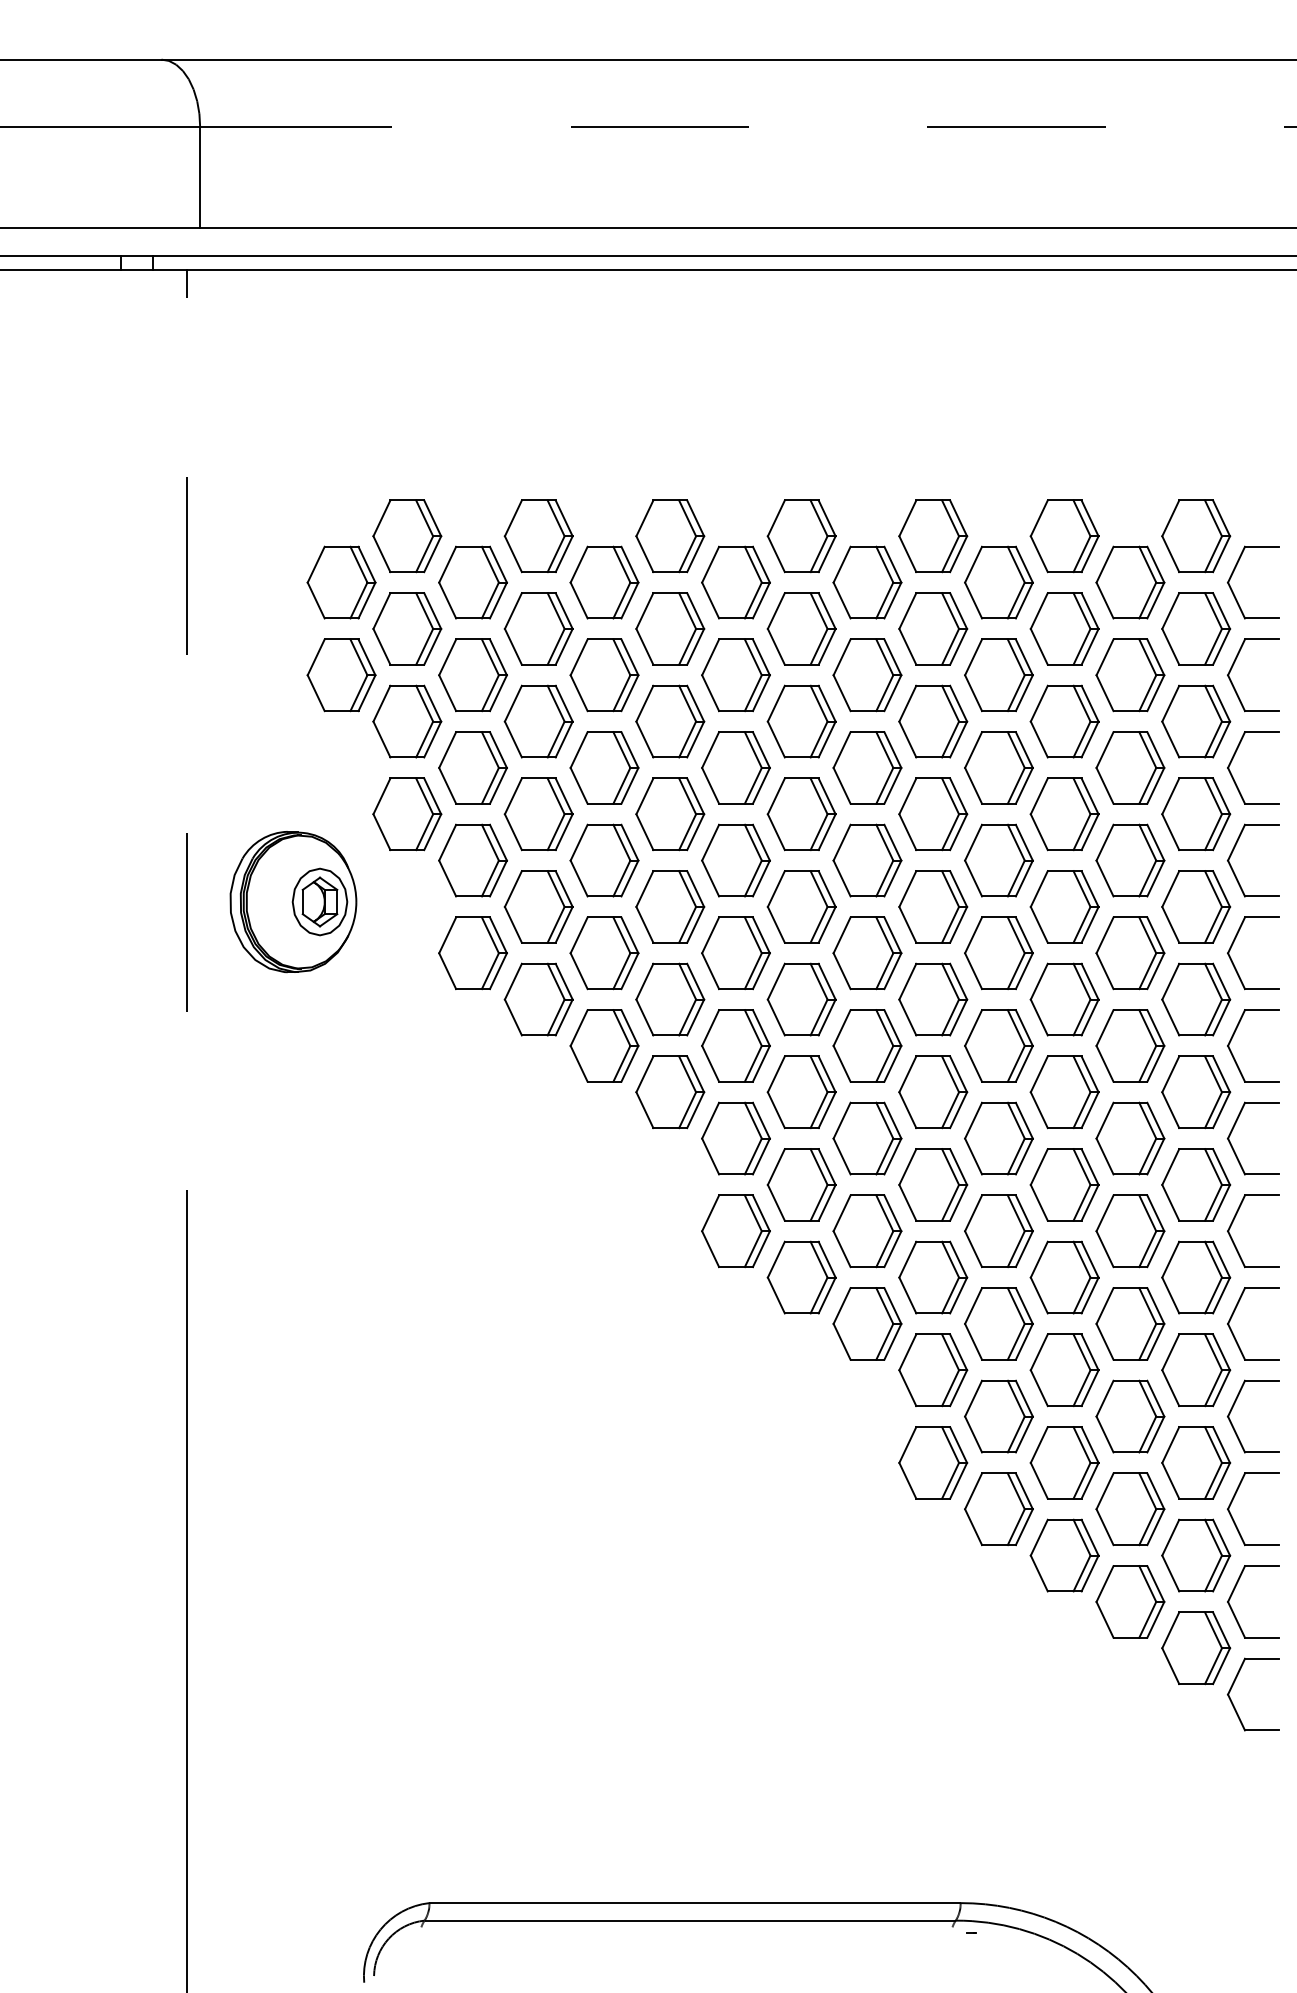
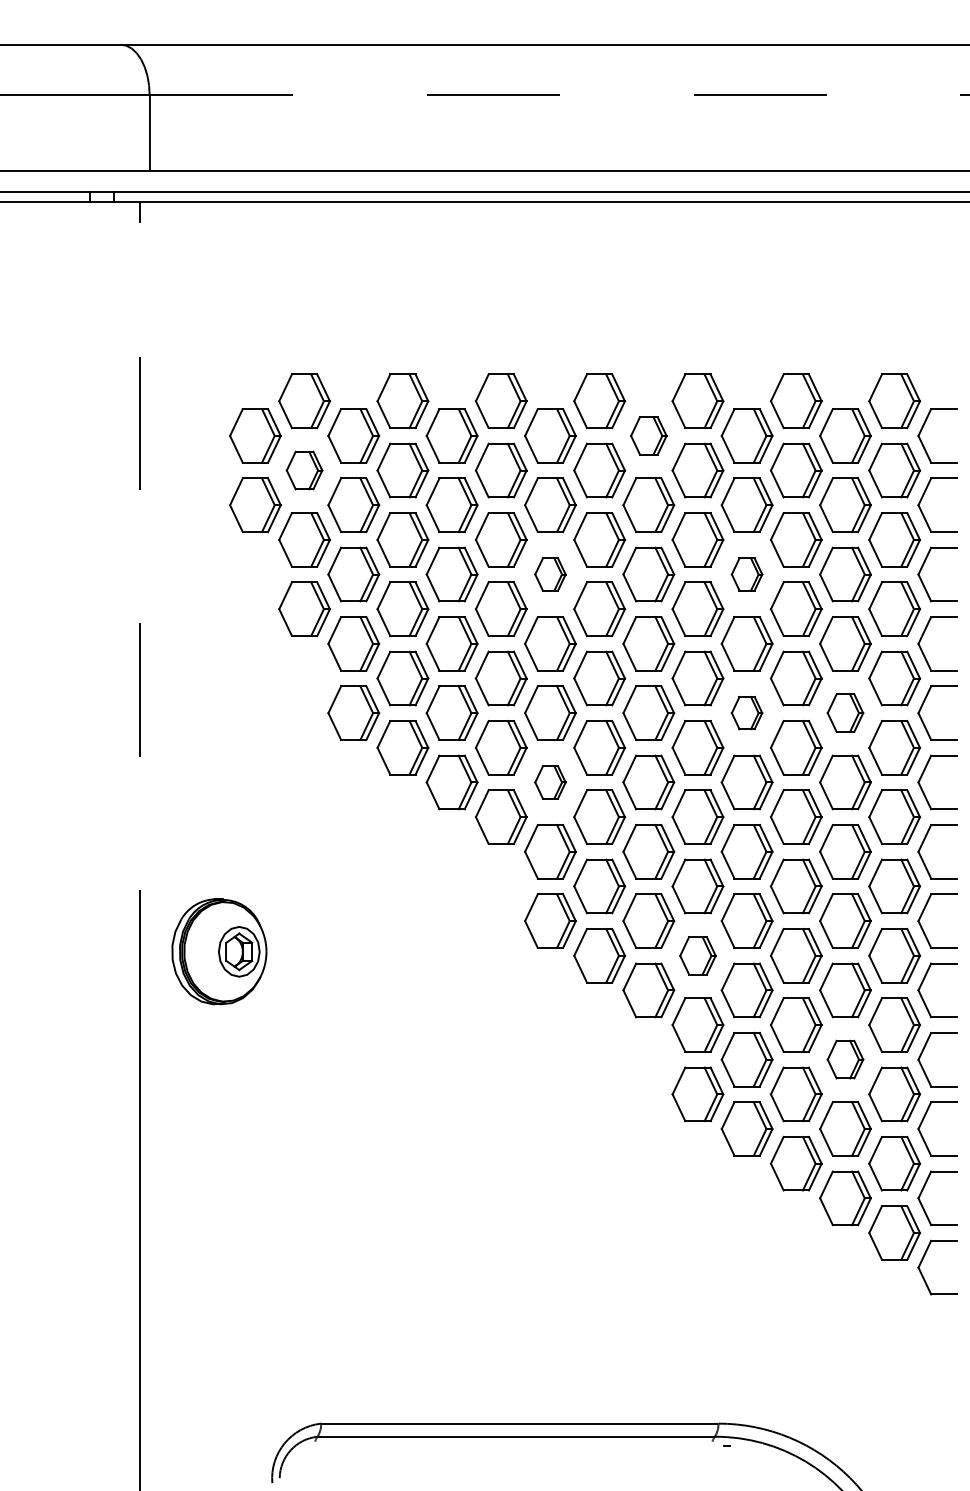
part: (867, 582) -> (648, 435), size x0.7
part: (407, 628) -> (304, 470), size x0.7
part: (736, 767) -> (550, 574), size x0.6
part: (998, 767) -> (746, 574), size x0.6
part: (293, 901) -> (219, 951), moved
part: (998, 952) -> (746, 712), size x0.6
part: (1130, 952) -> (845, 712), size x0.7
part: (736, 1045) -> (550, 782), size x0.6
part: (932, 1277) -> (697, 955), size x0.7
part: (1130, 1416) -> (845, 1059), size x0.7

